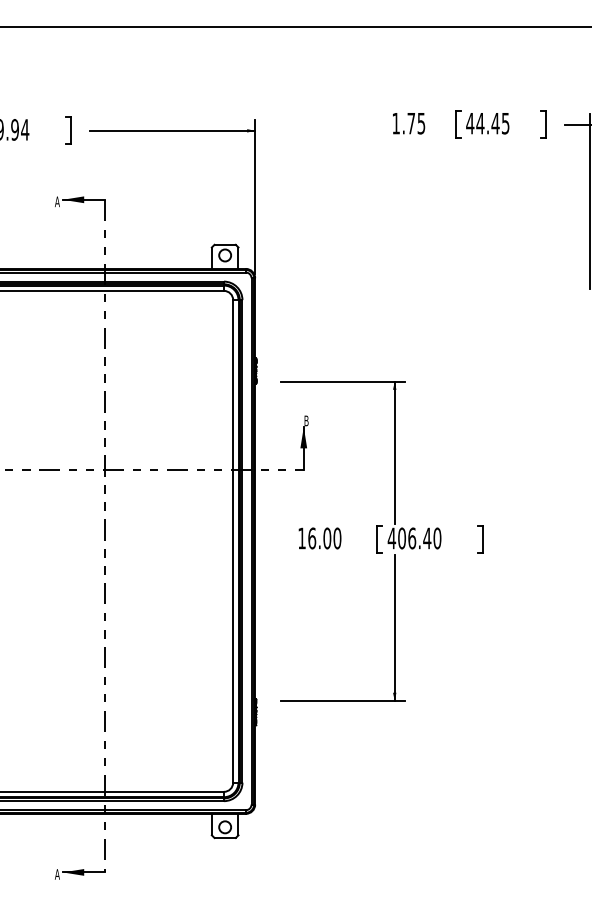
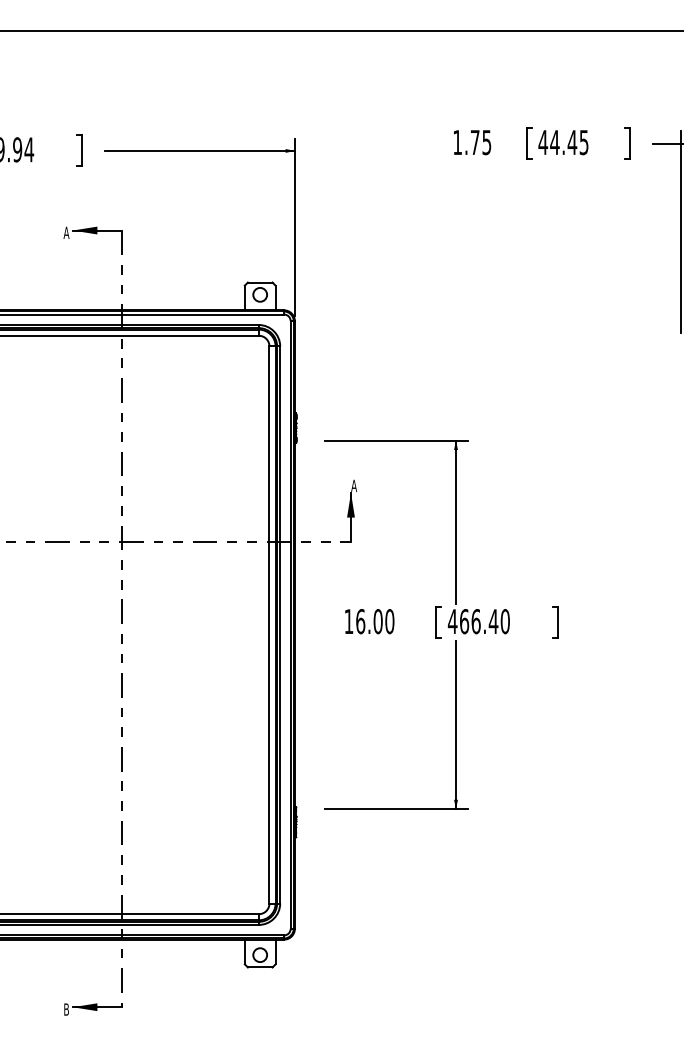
text: (306, 420) -> (354, 485), B -> A
text: (402, 538) -> (464, 621), 406.40 -> 466.40
text: (56, 874) -> (65, 1009), A -> B

